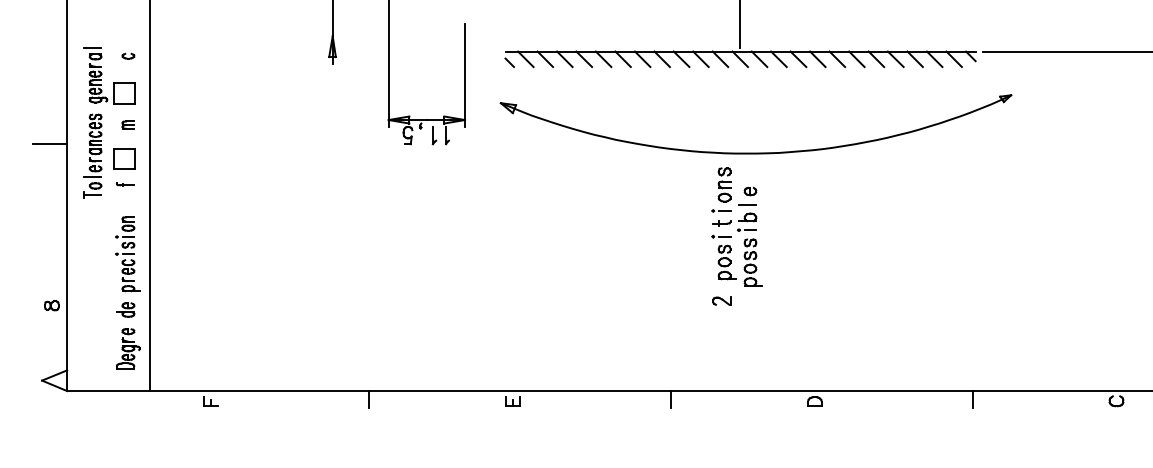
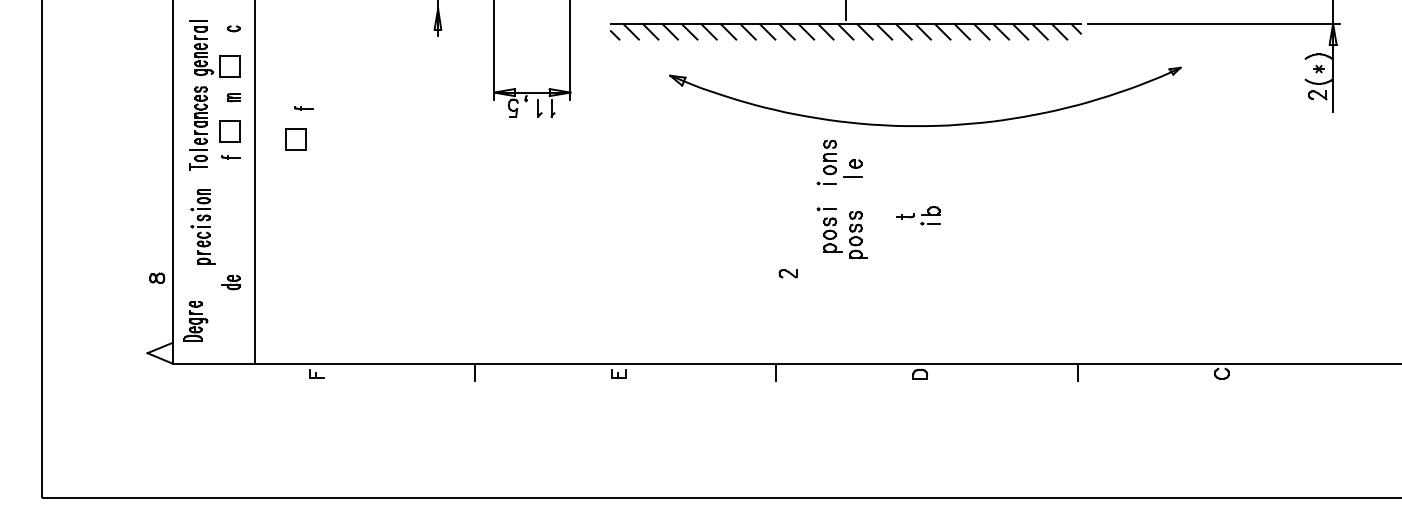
part: (198, 135) -> (303, 108), added
line: (50, 143) -> (155, 116), removed
part: (756, 152) -> (925, 125), moved
part: (190, 166) -> (295, 139), added
part: (735, 221) -> (918, 215), moved
part: (127, 253) -> (202, 226), moved
part: (721, 300) -> (787, 273), moved
part: (128, 347) -> (195, 320), moved

